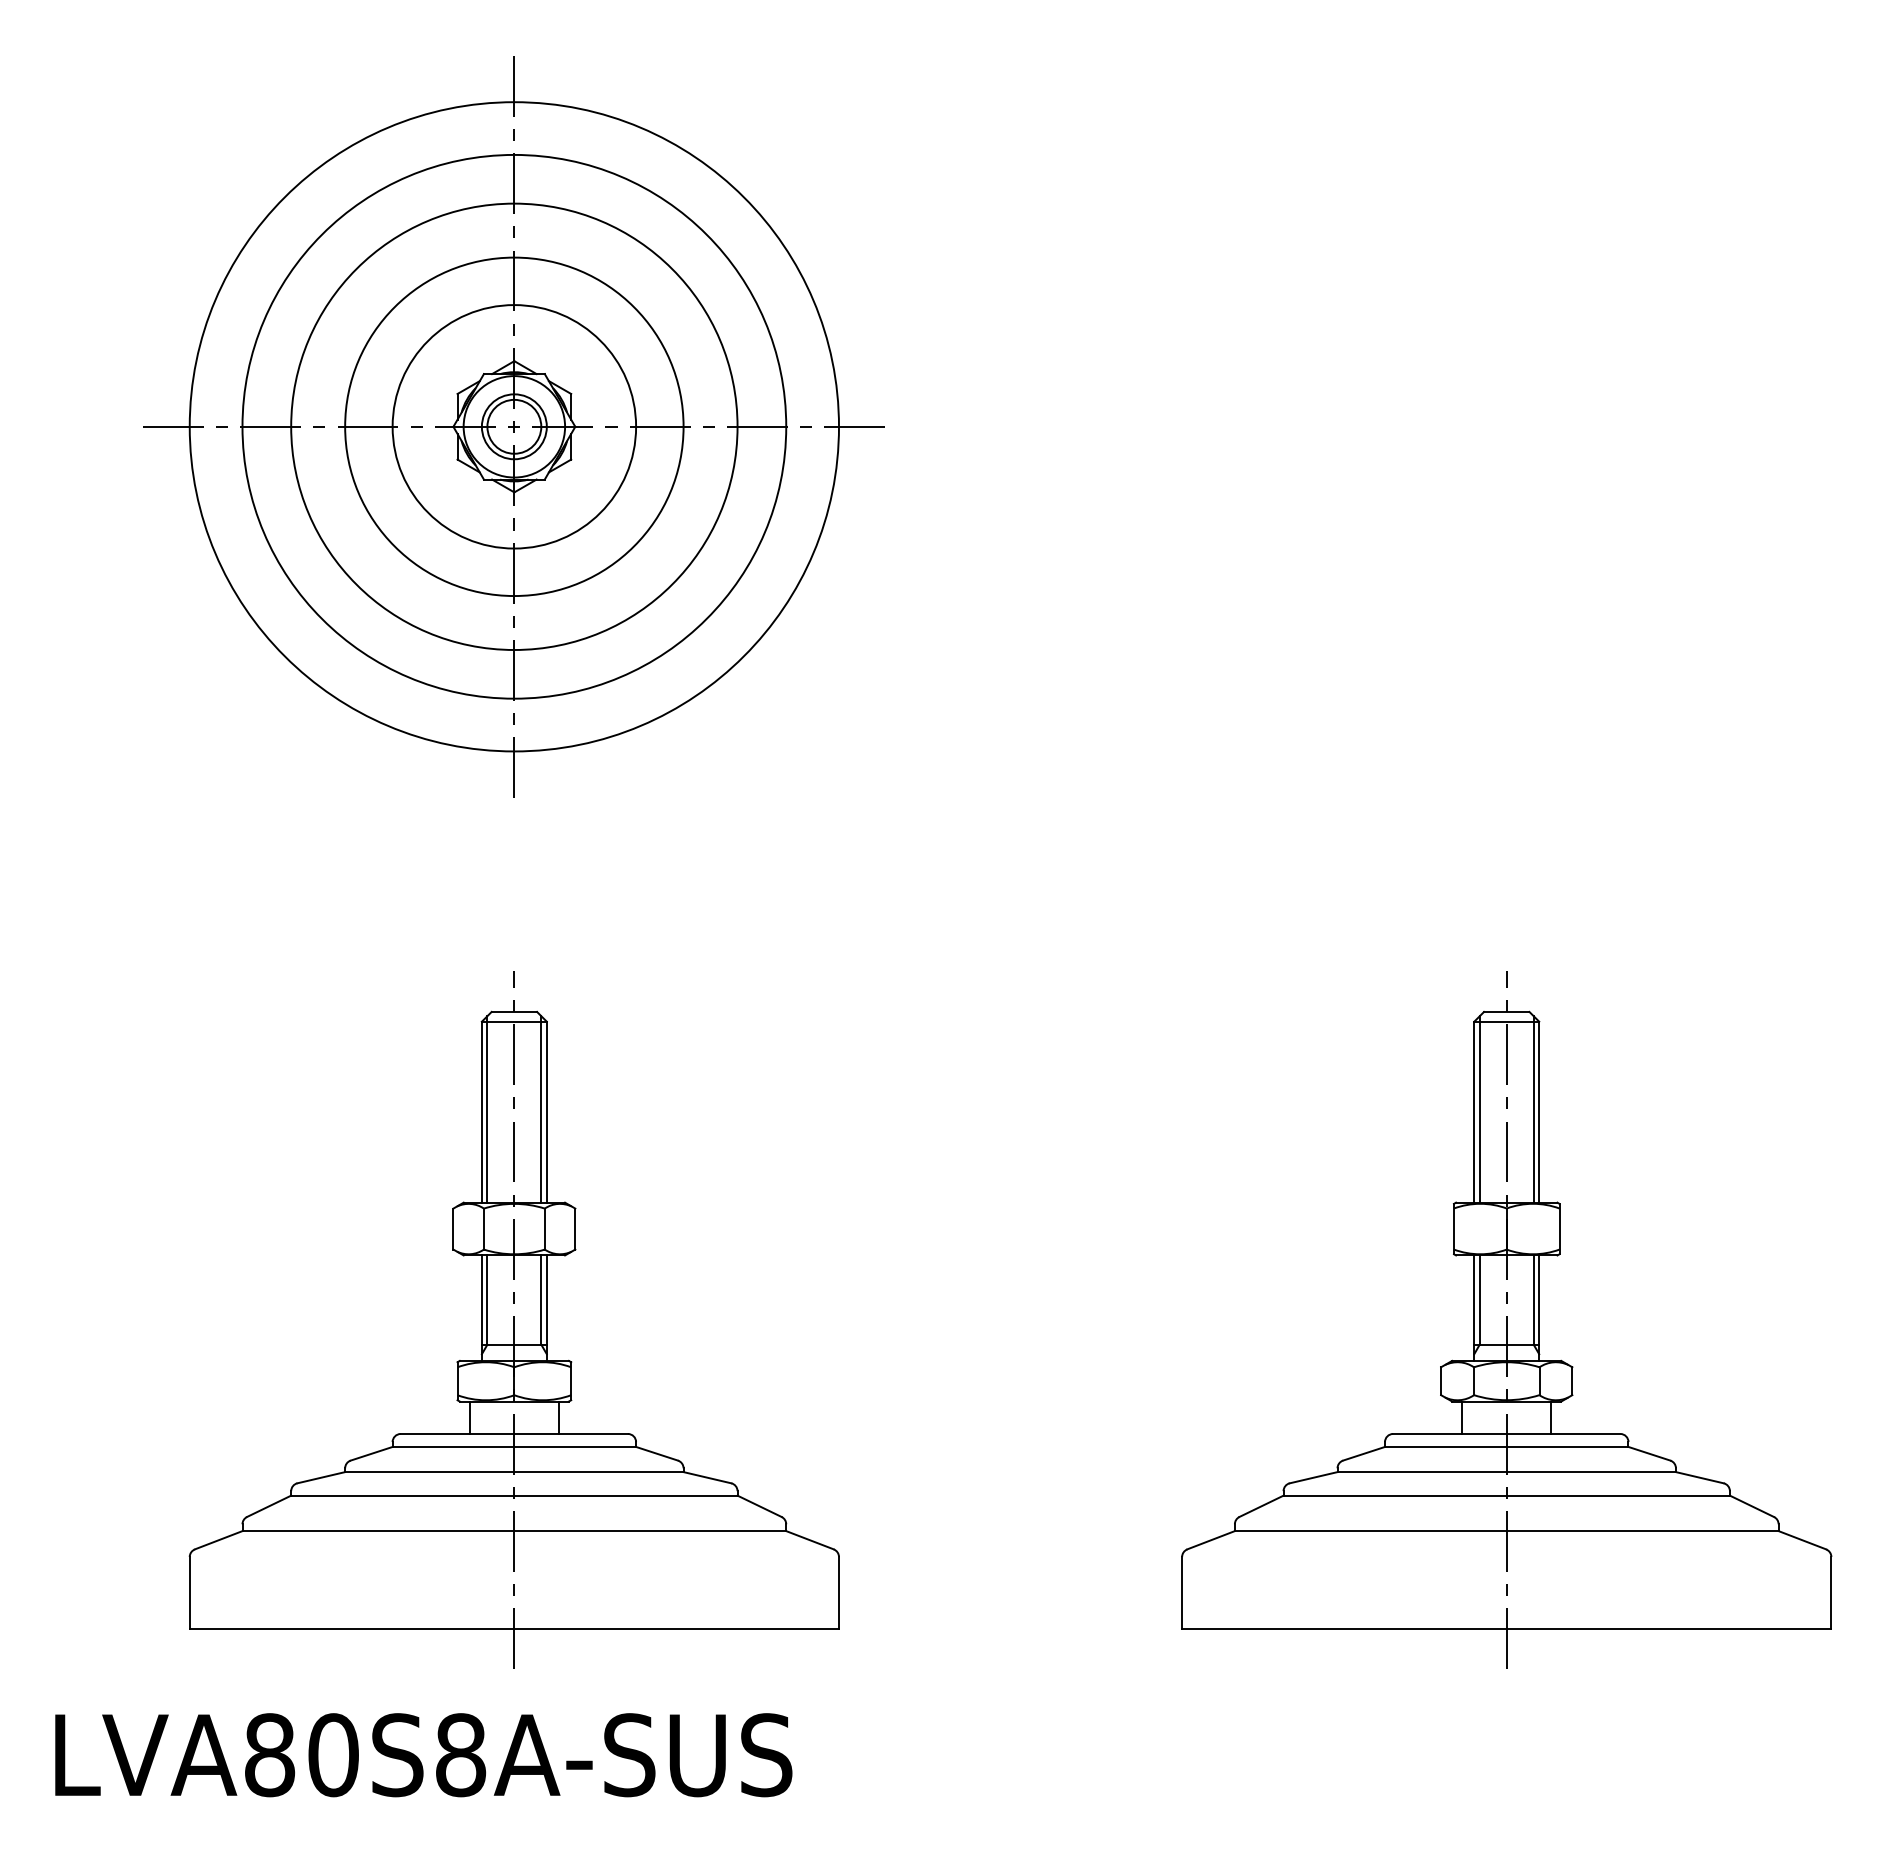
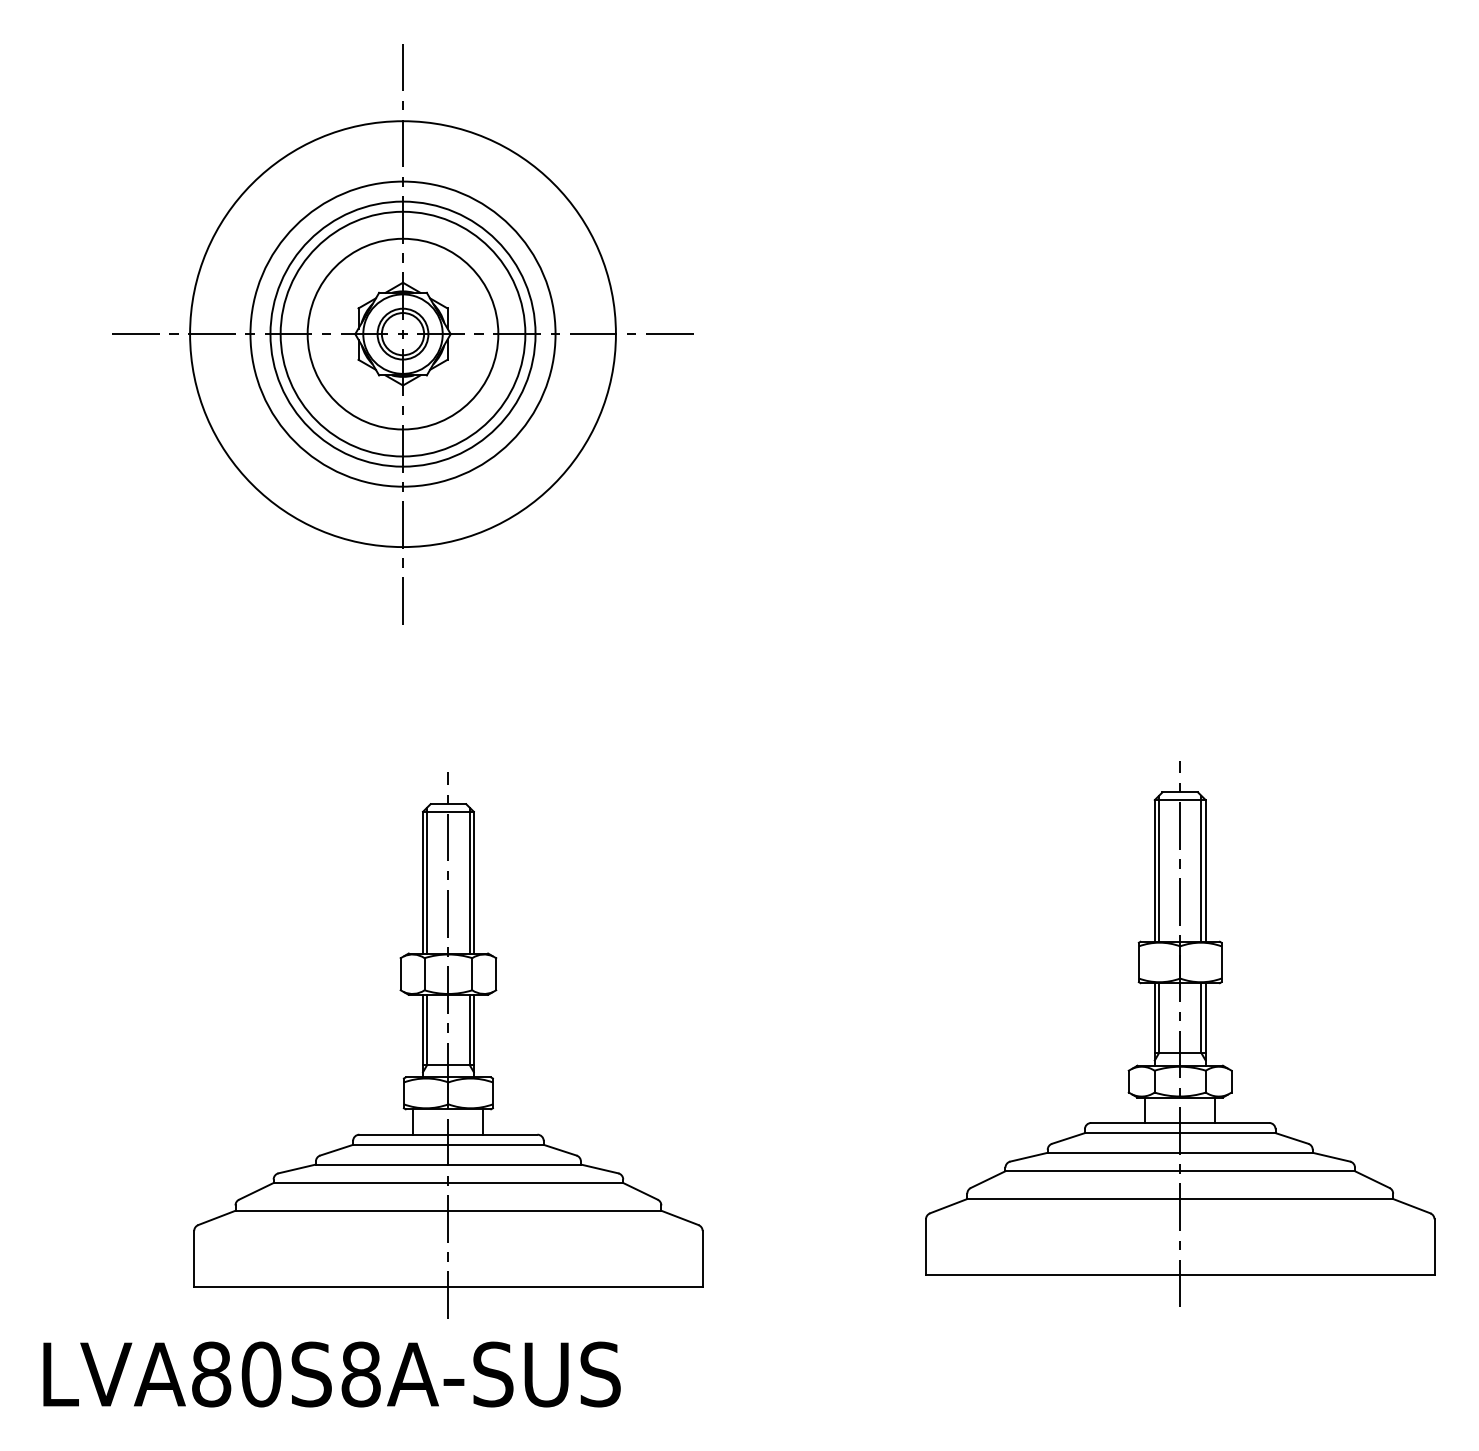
circle: (514, 426) -> (403, 333), size x0.6
circle: (514, 426) -> (403, 333), size x0.7
part: (513, 1319) -> (447, 1045), moved

